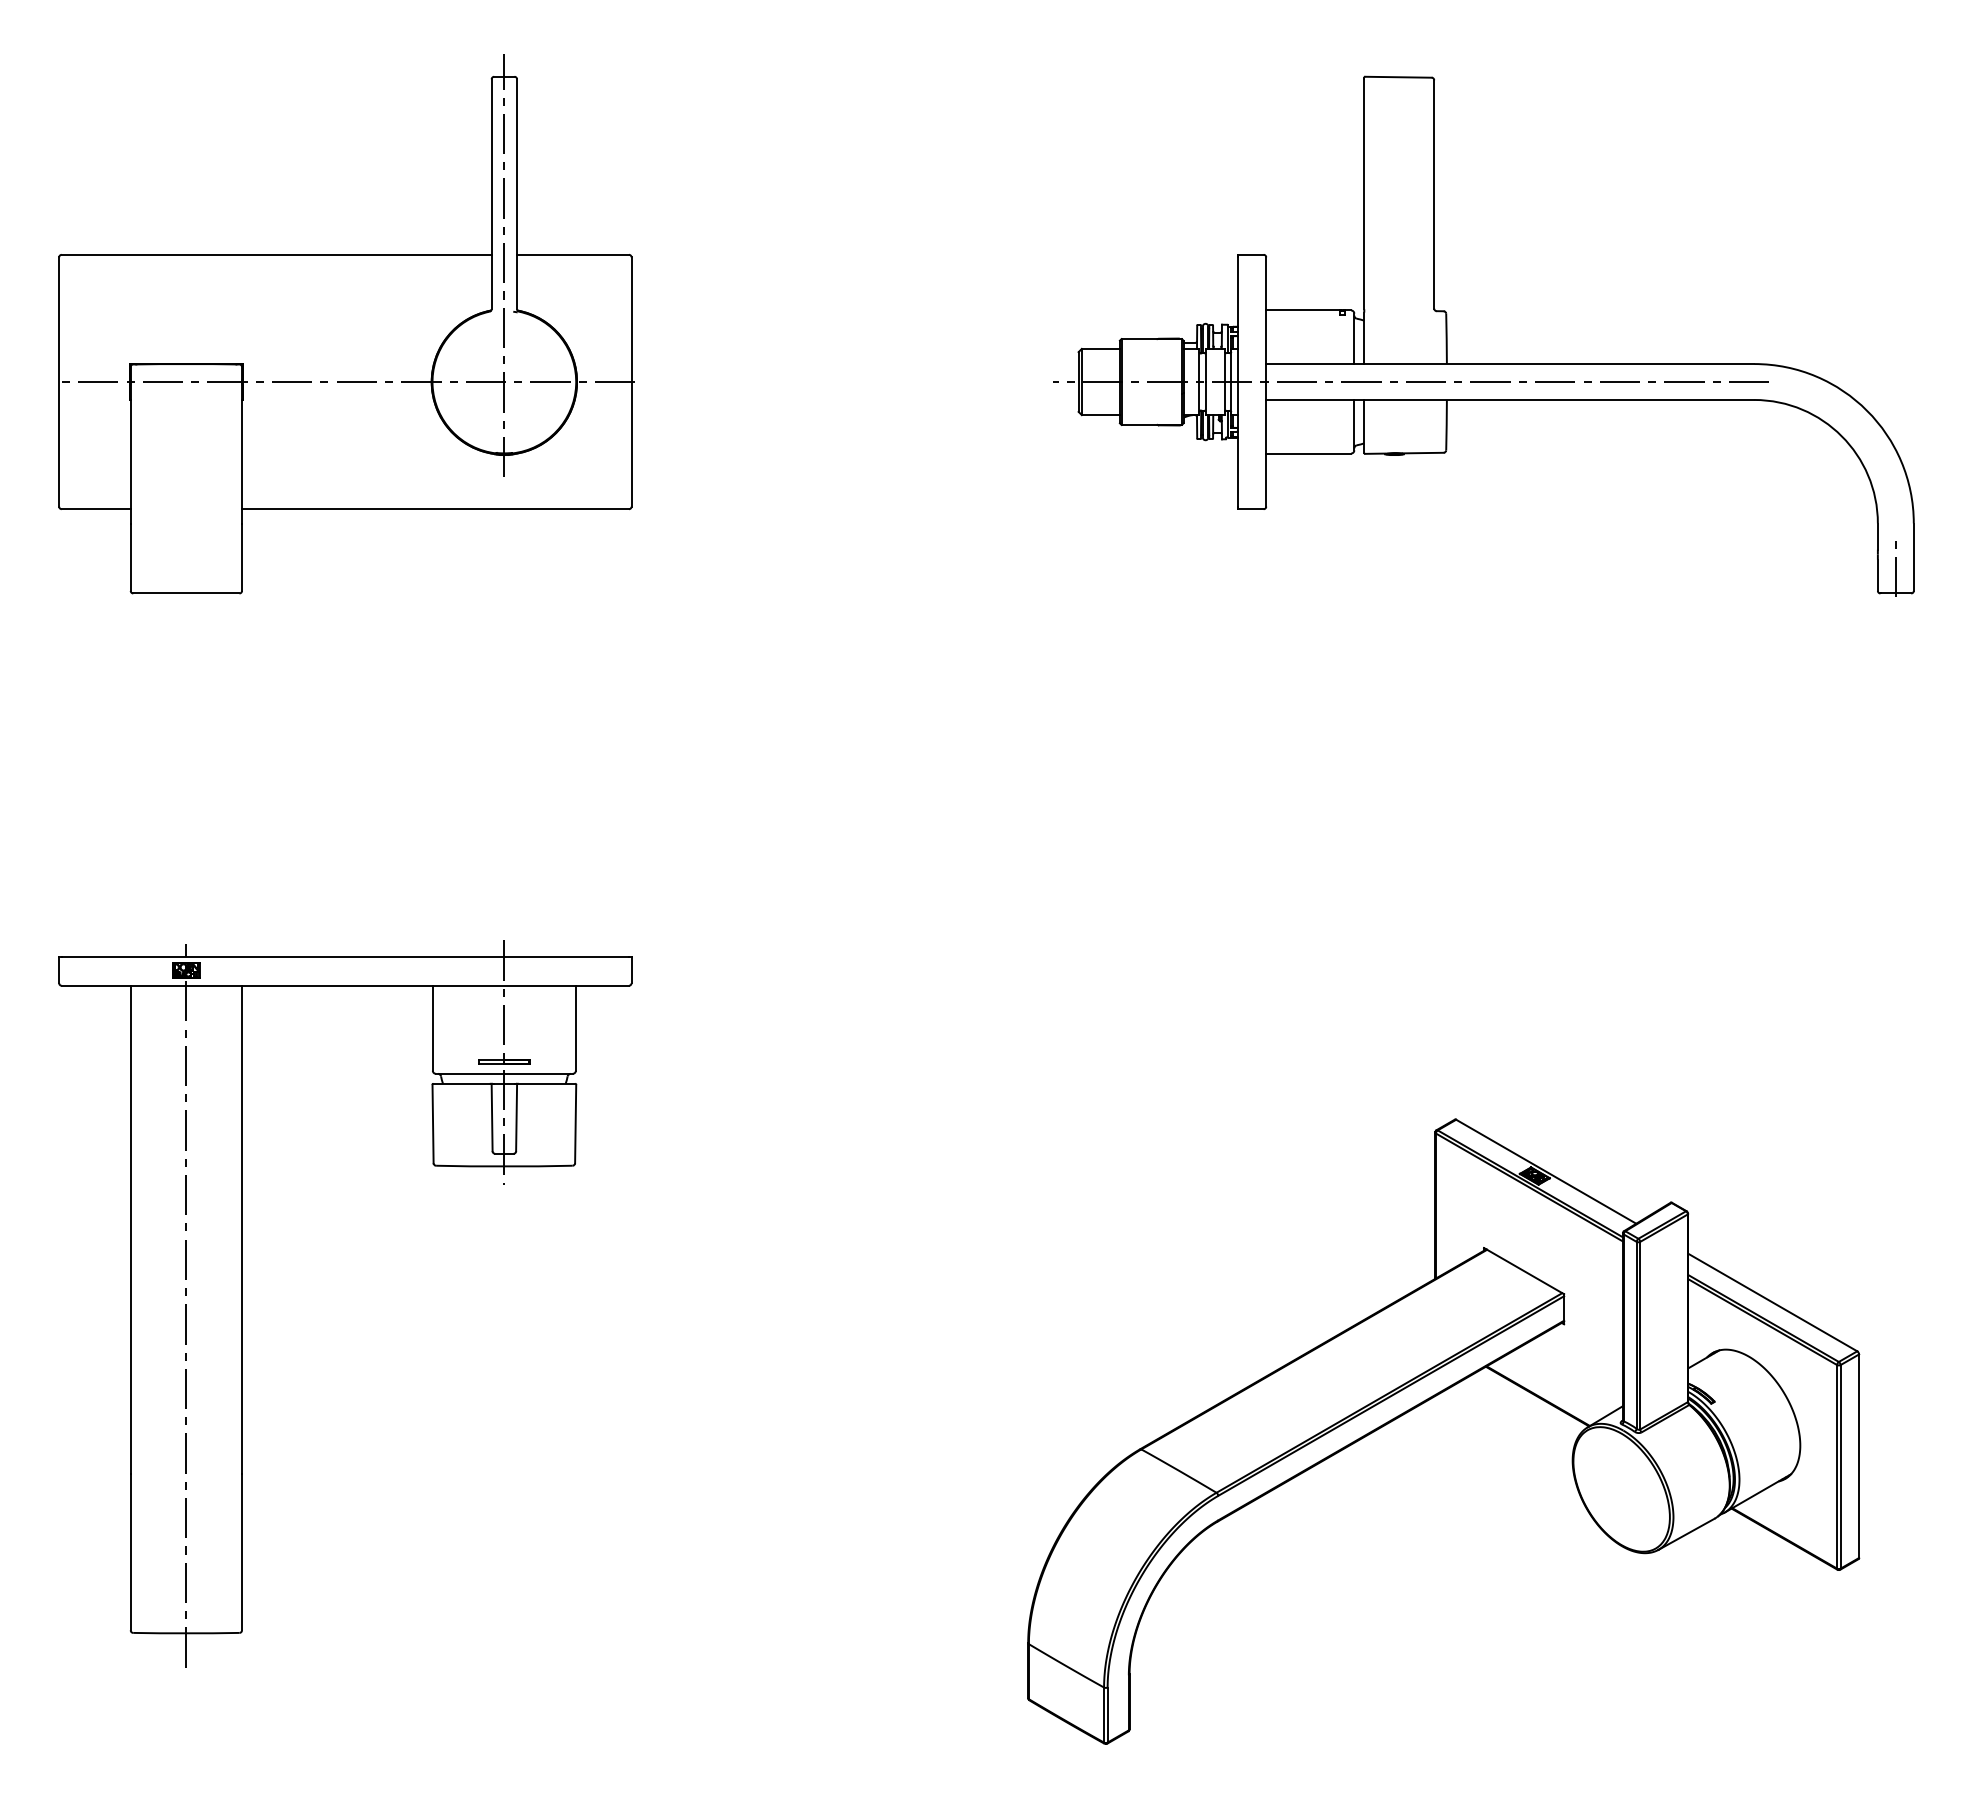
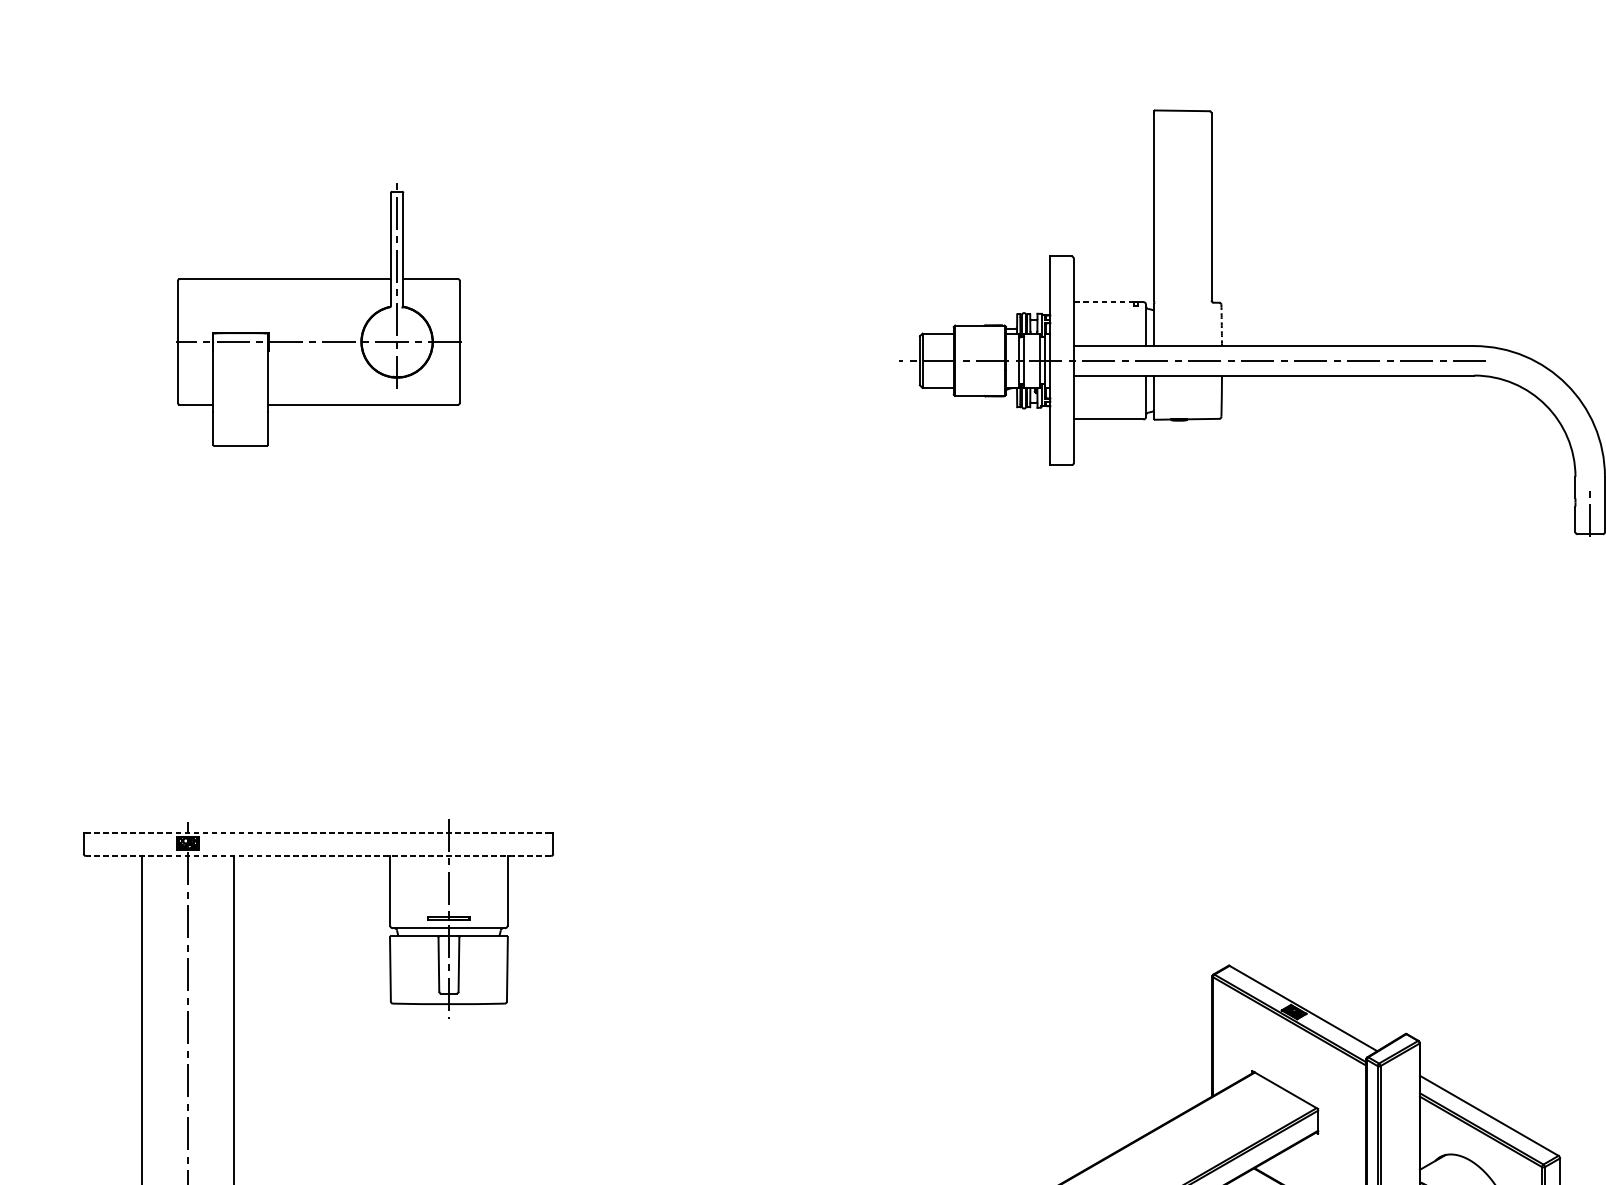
line: (1303, 310) -> (1104, 302), solid -> dashed
part: (346, 324) -> (319, 313), size x0.6
arc: (1446, 338) -> (1221, 325), solid -> dashed
line: (345, 957) -> (318, 832), solid -> dashed
line: (345, 985) -> (318, 855), solid -> dashed

